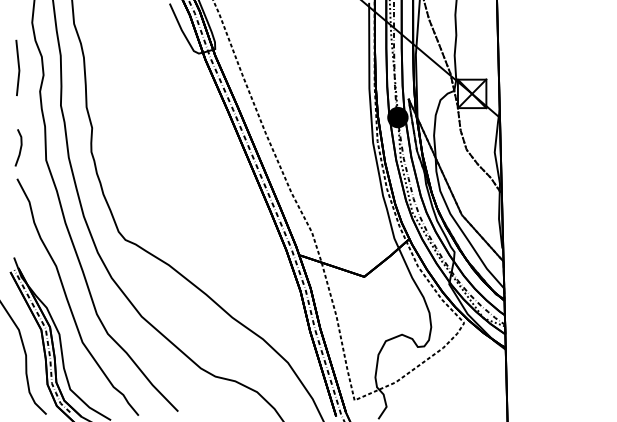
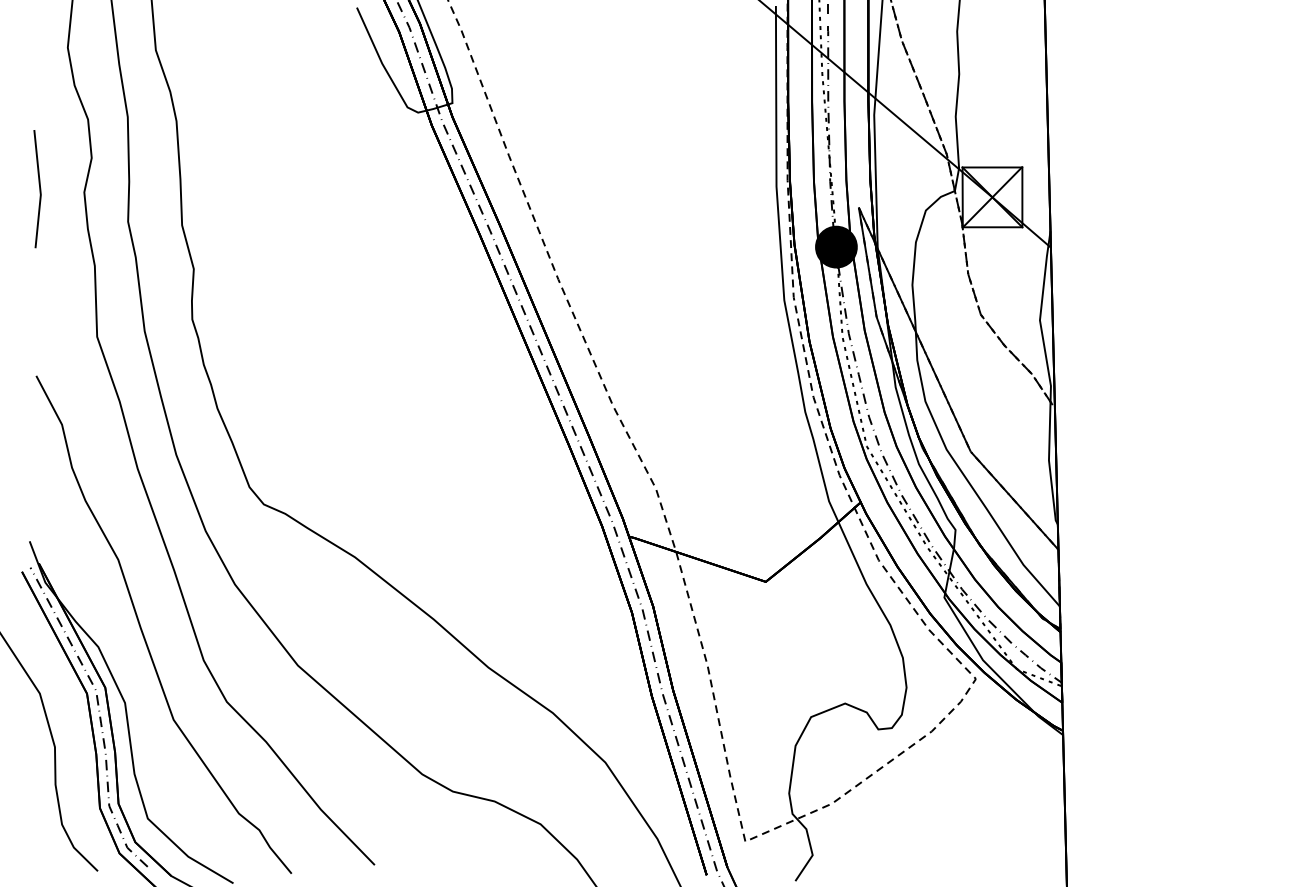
line: (18, 67) -> (38, 188), moved
line: (20, 147) -> (43, 310), removed

